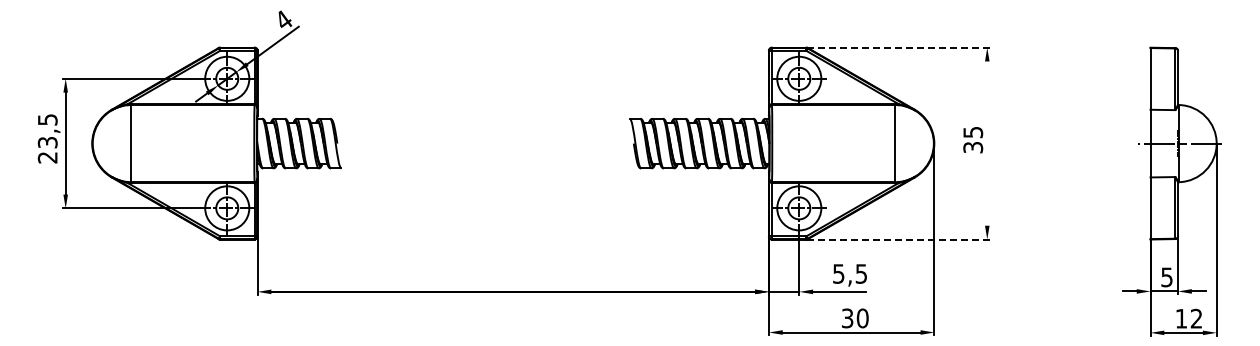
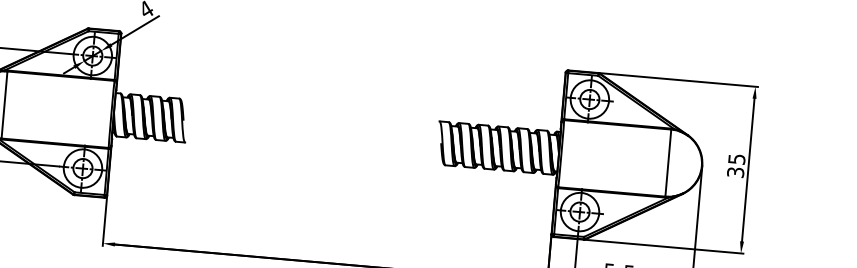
line: (898, 47) -> (678, 79), dashed -> solid
line: (987, 143) -> (748, 170), added
line: (898, 239) -> (663, 246), dashed -> solid

